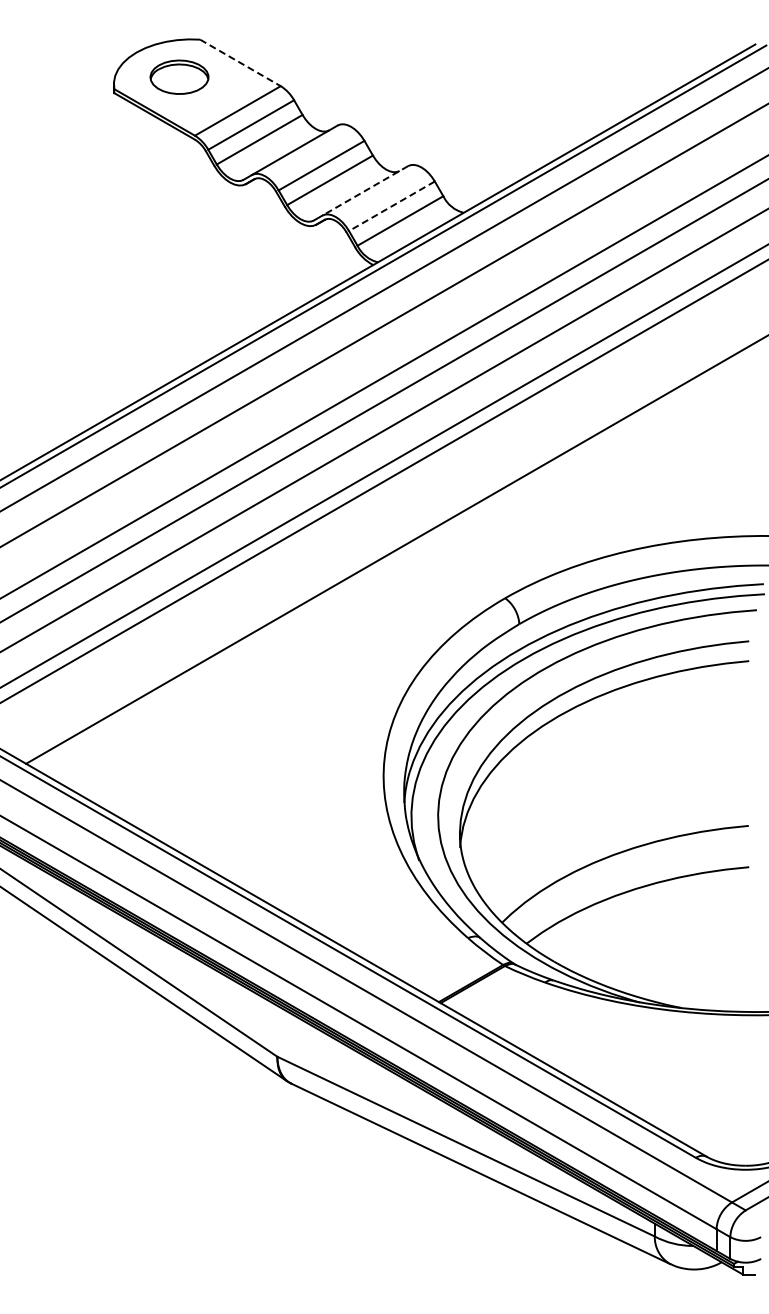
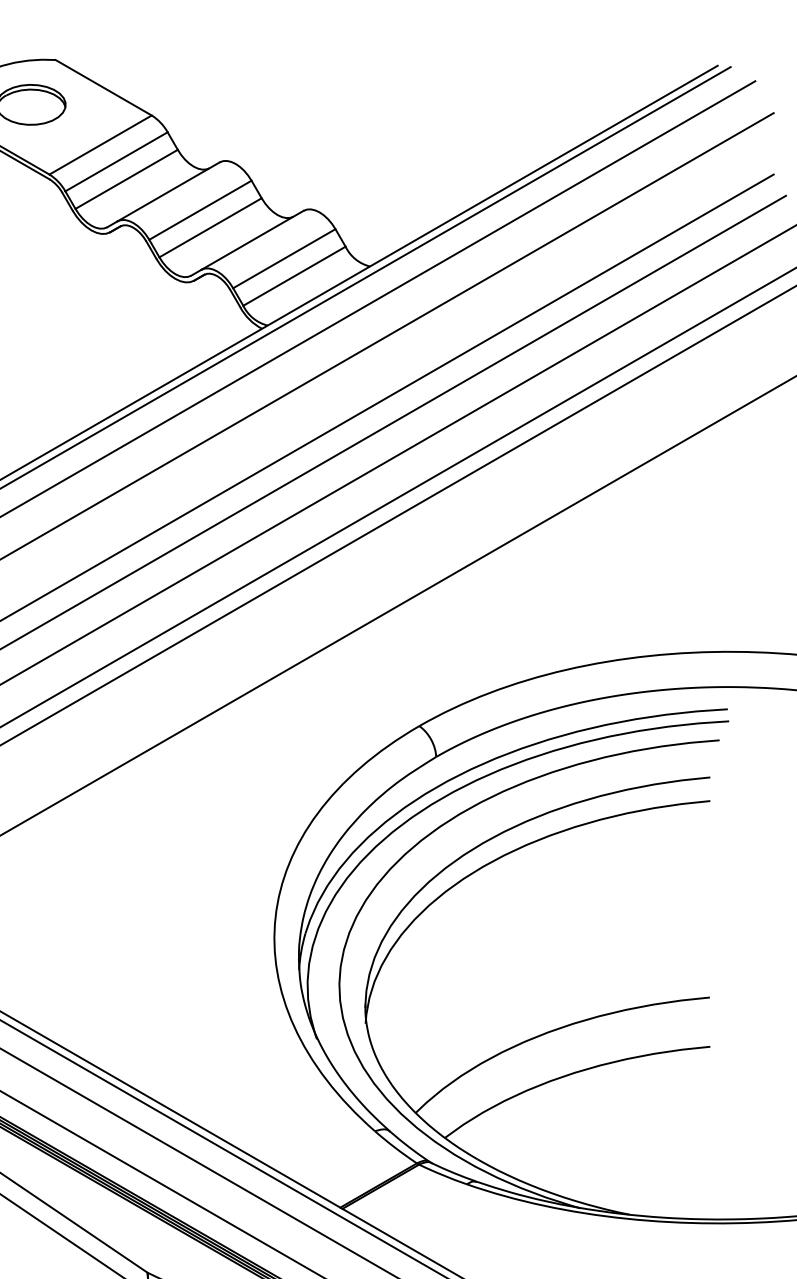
line: (240, 62) -> (103, 87), dashed -> solid
line: (365, 190) -> (252, 239), dashed -> solid
line: (391, 206) -> (283, 258), dashed -> solid

